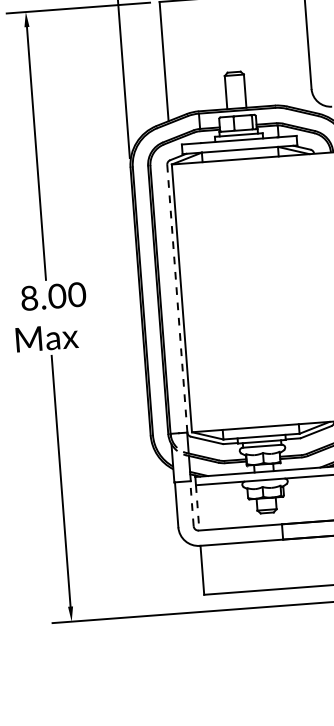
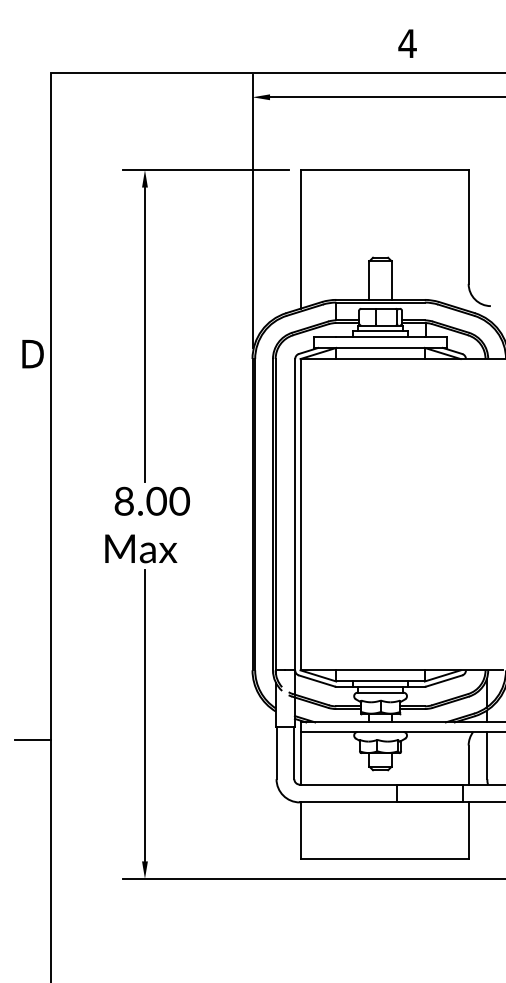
line: (177, 298) -> (295, 514), dashed -> solid
line: (192, 503) -> (294, 752), dashed -> solid
line: (197, 508) -> (300, 758), dashed -> solid

